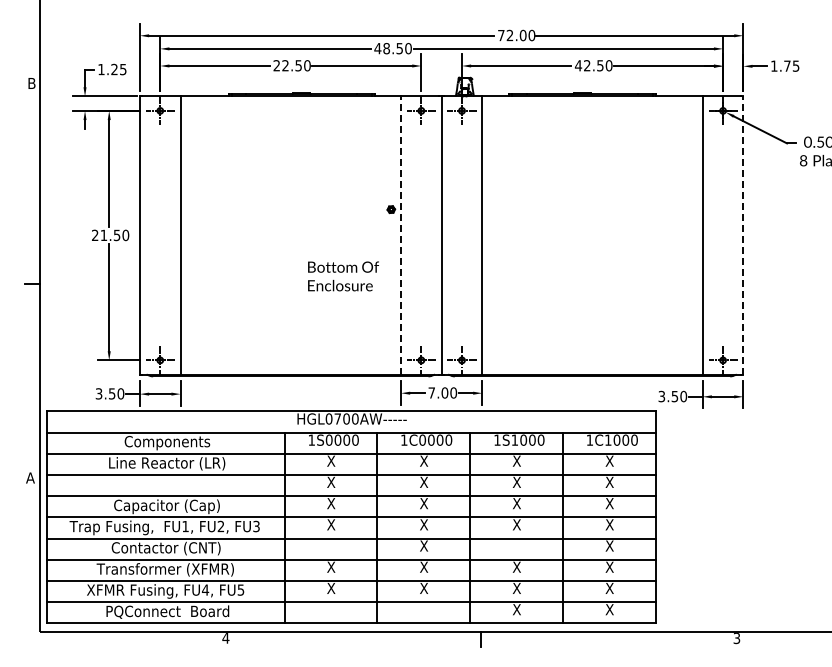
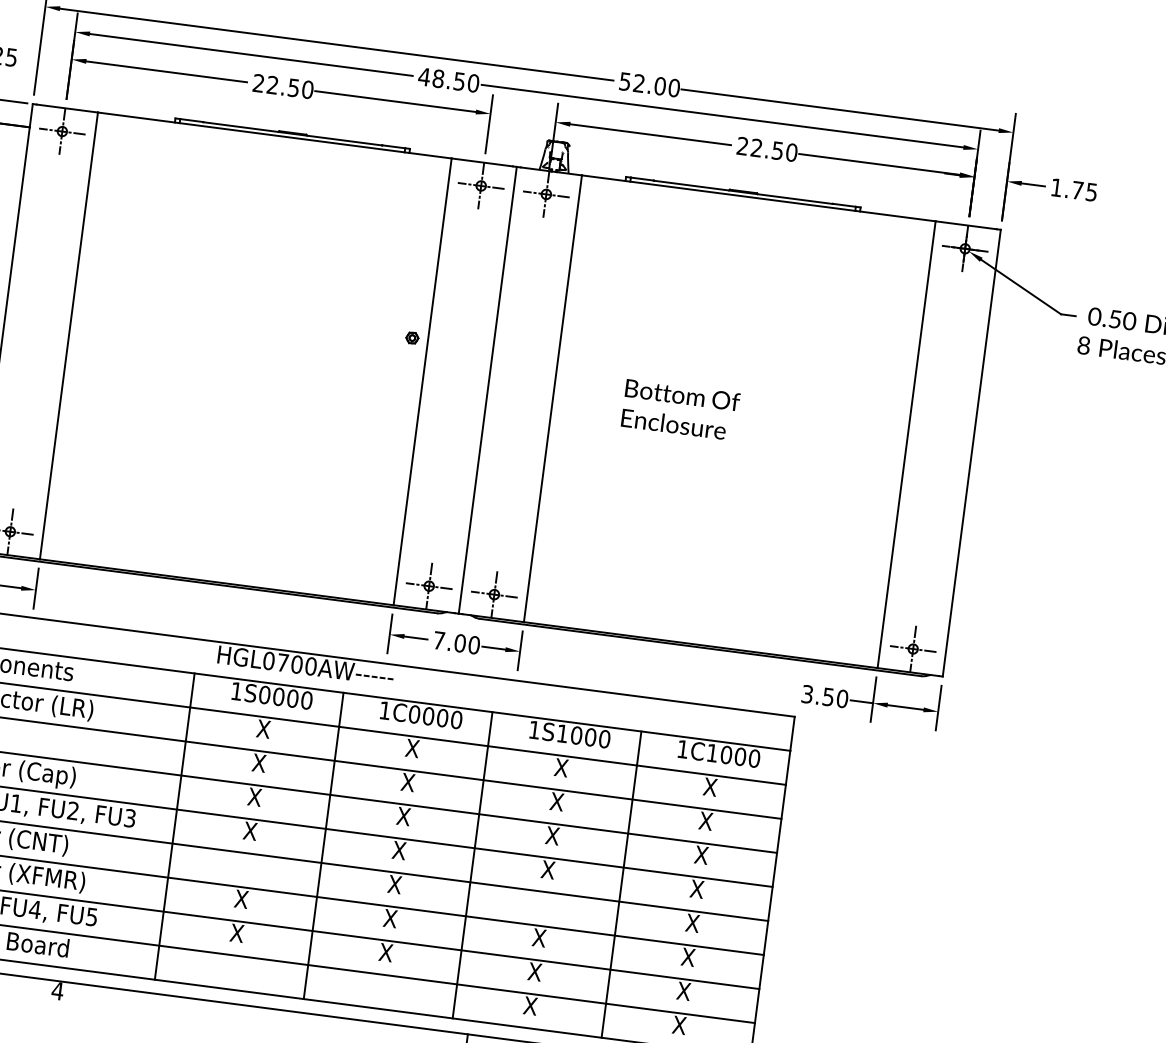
text: (501, 35) -> (625, 81), 72.00 -> 52.00
text: (578, 65) -> (742, 145), 42.50 -> 22.50
line: (401, 235) -> (423, 381), dashed -> solid
line: (743, 235) -> (972, 452), dashed -> solid
text: (343, 276) -> (680, 410), moved

